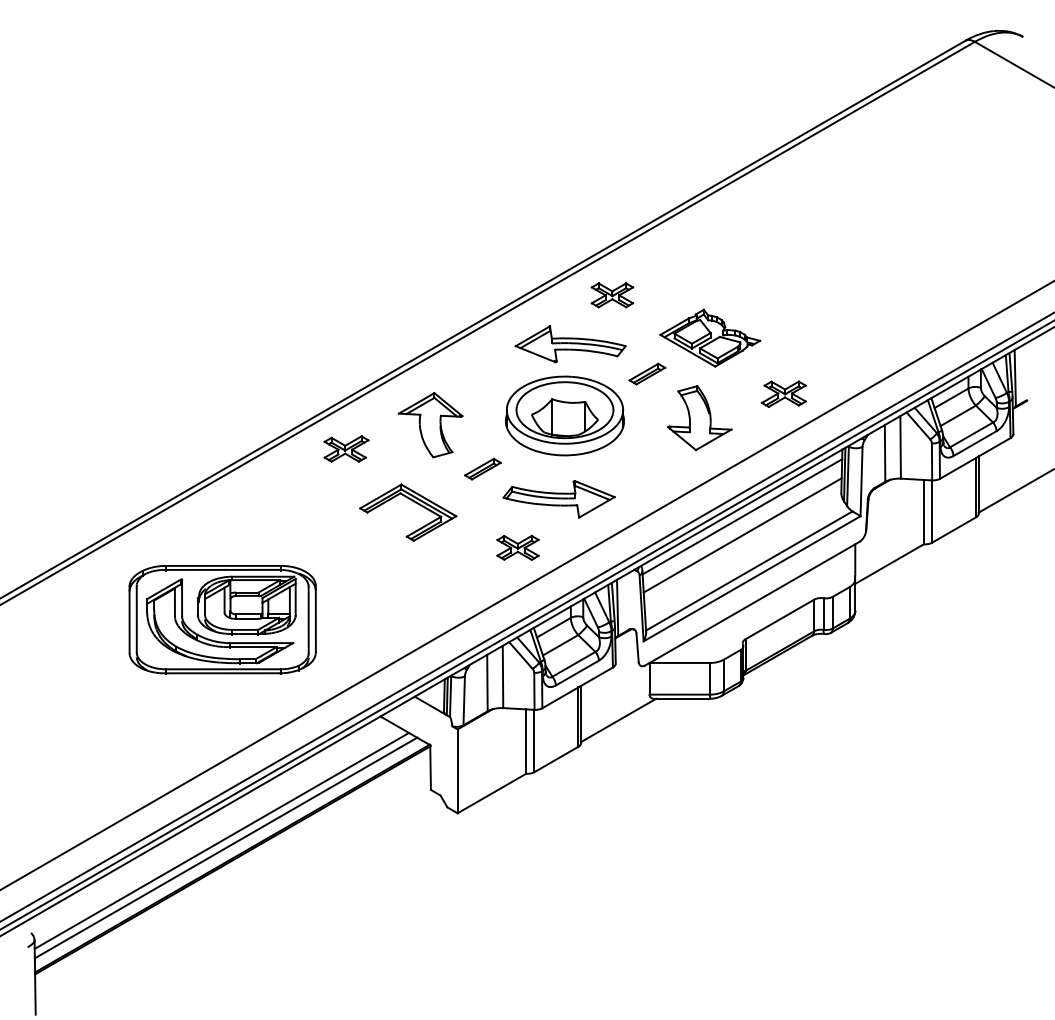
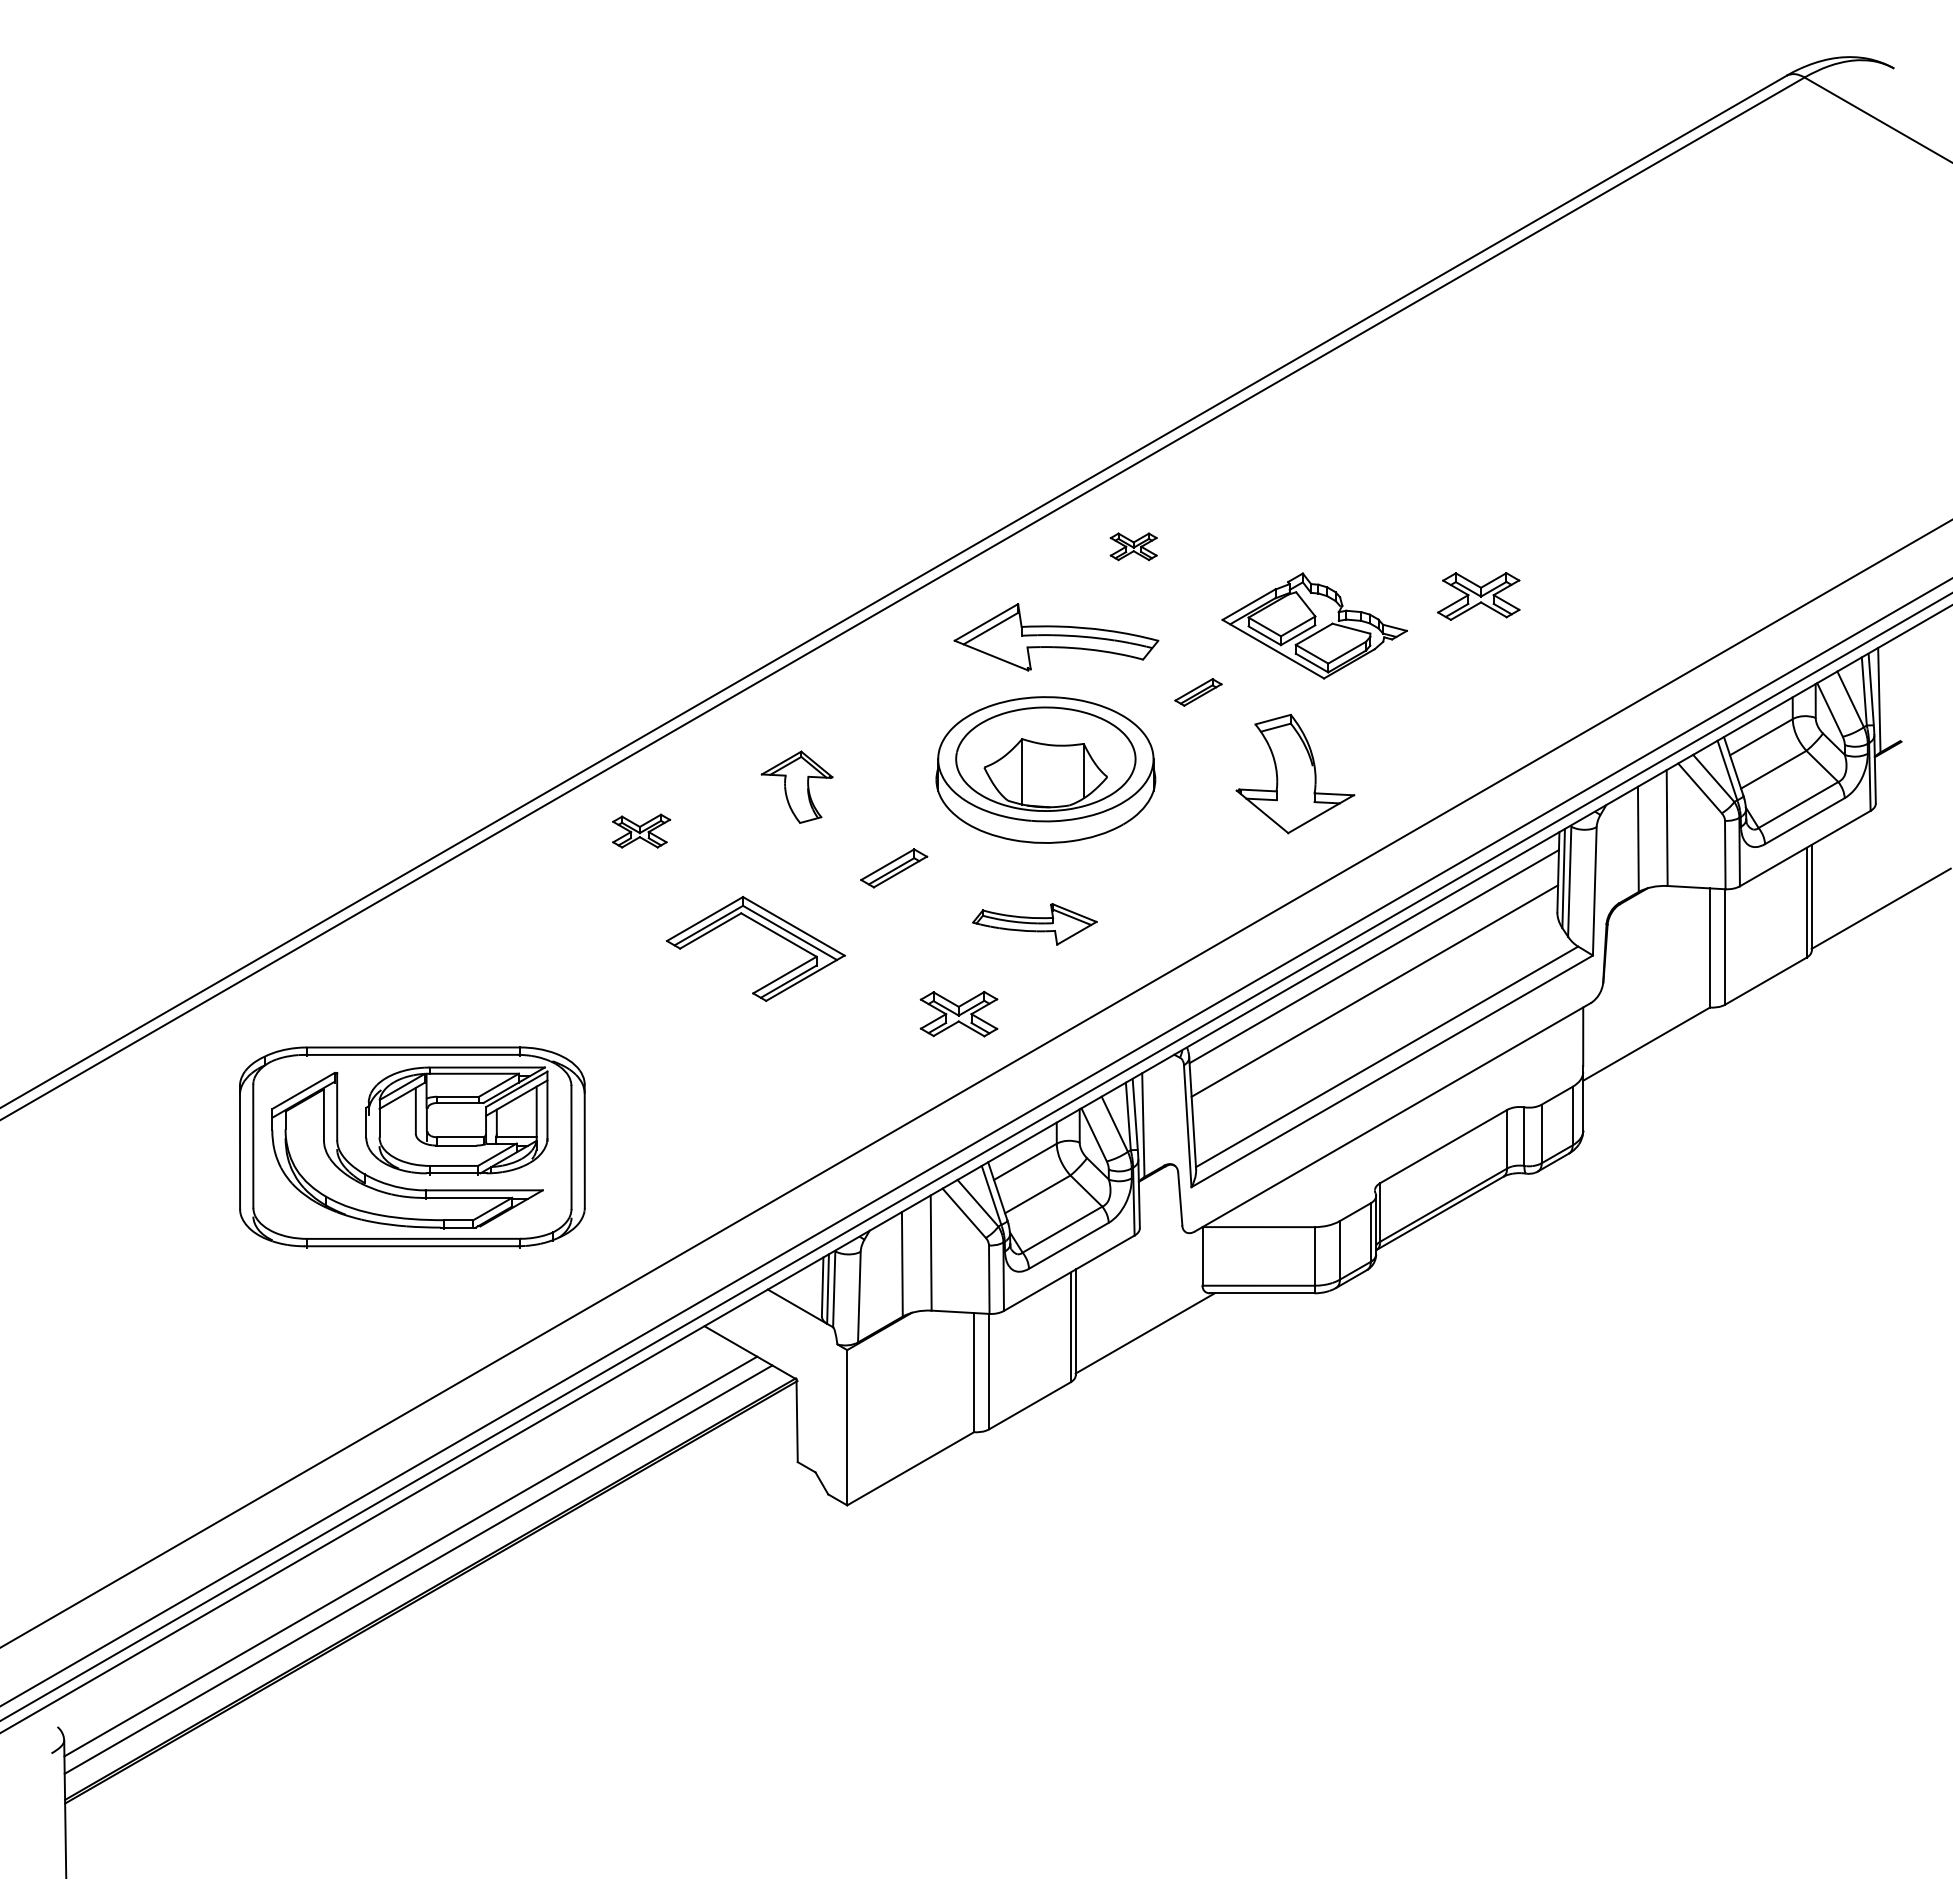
part: (612, 295) -> (1133, 546), size x0.6
part: (647, 373) -> (1198, 691), size x0.7
part: (783, 393) -> (1478, 595), moved
part: (430, 425) -> (796, 787), size x0.6
part: (346, 448) -> (641, 830), size x0.7
part: (558, 499) -> (1033, 924), size x0.6

